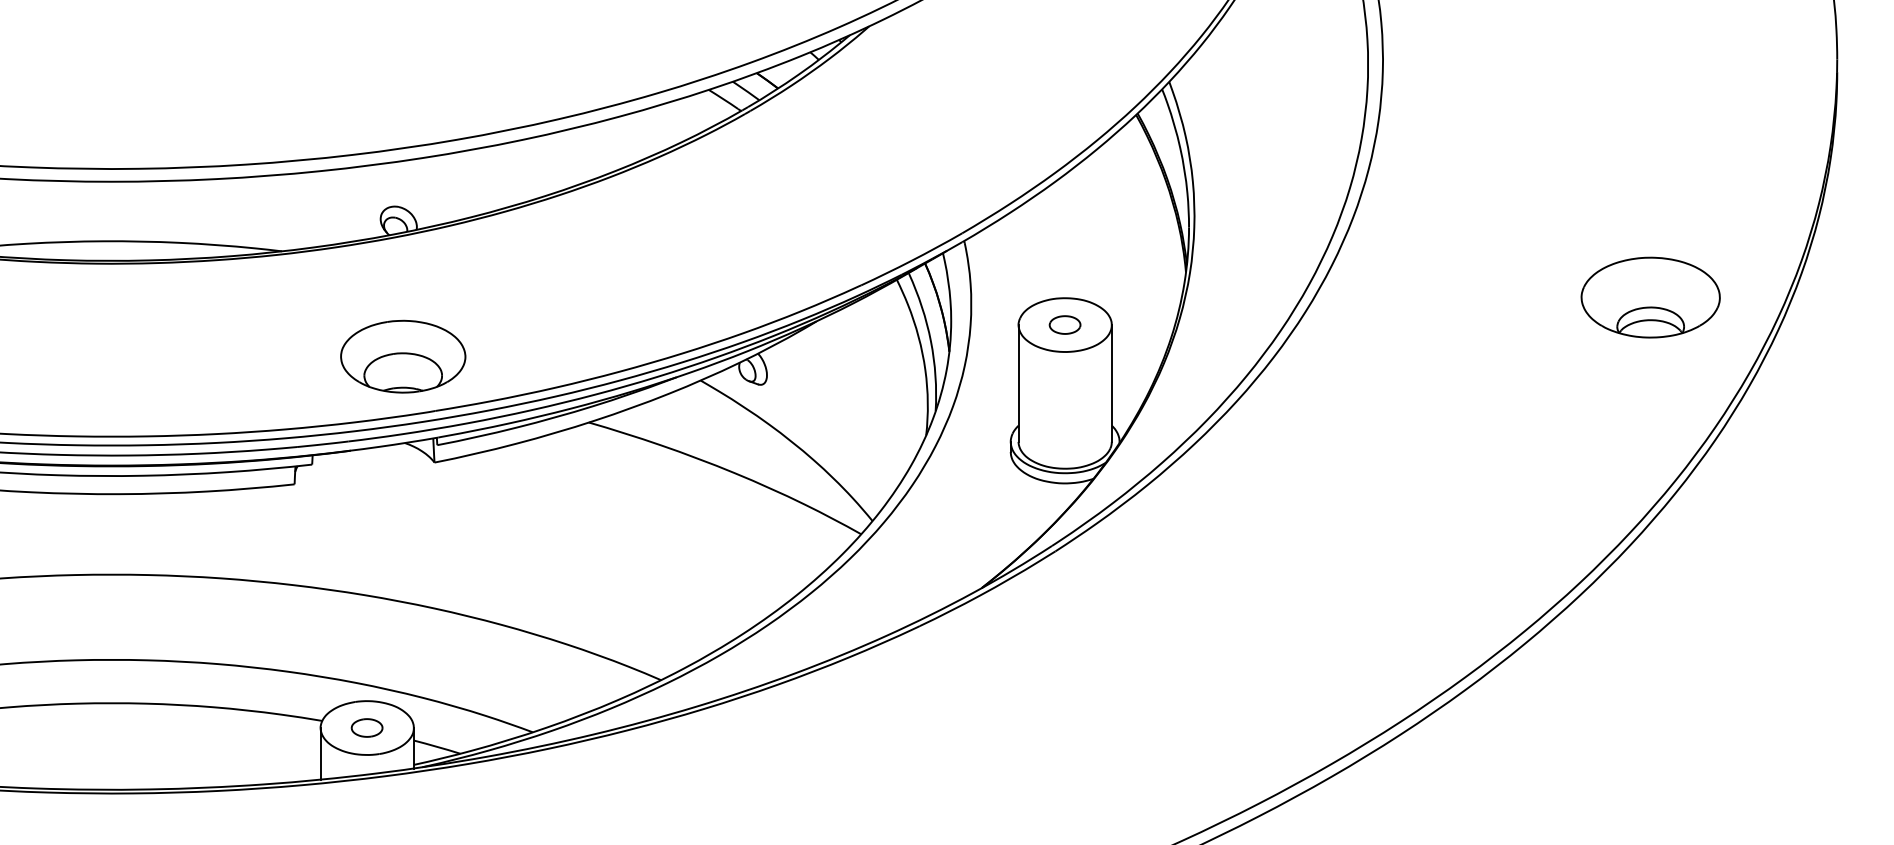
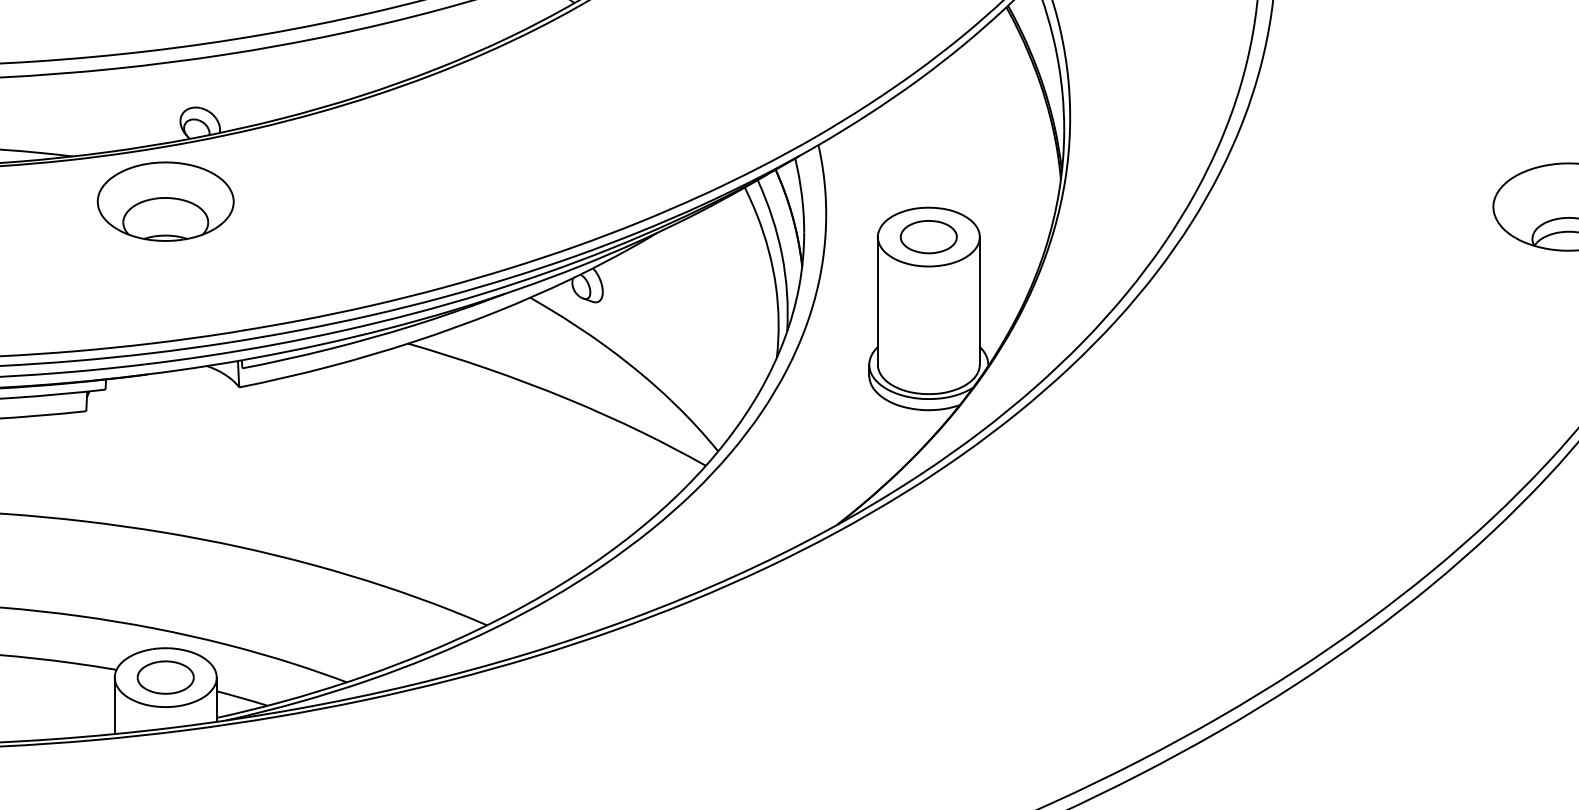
part: (1064, 324) -> (928, 236), size x1.67
part: (403, 356) -> (166, 201), moved
part: (366, 727) -> (164, 677), size x1.67

